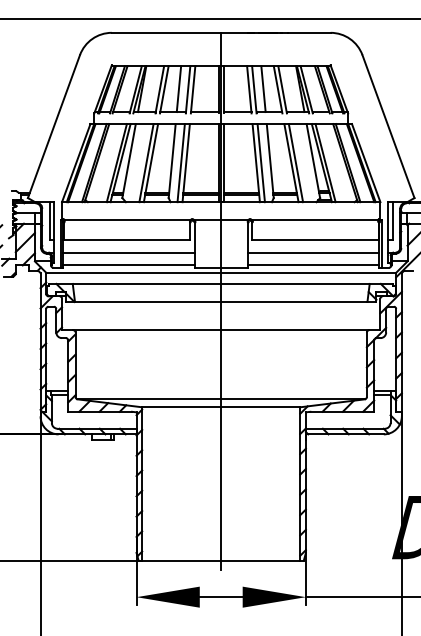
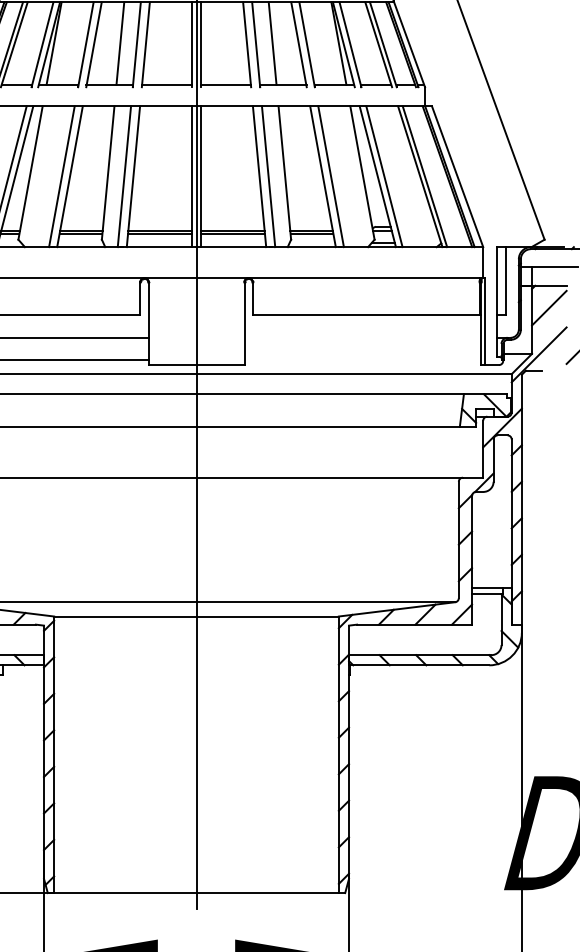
line: (313, 252) -> (362, 337), removed
line: (313, 264) -> (362, 359), removed

